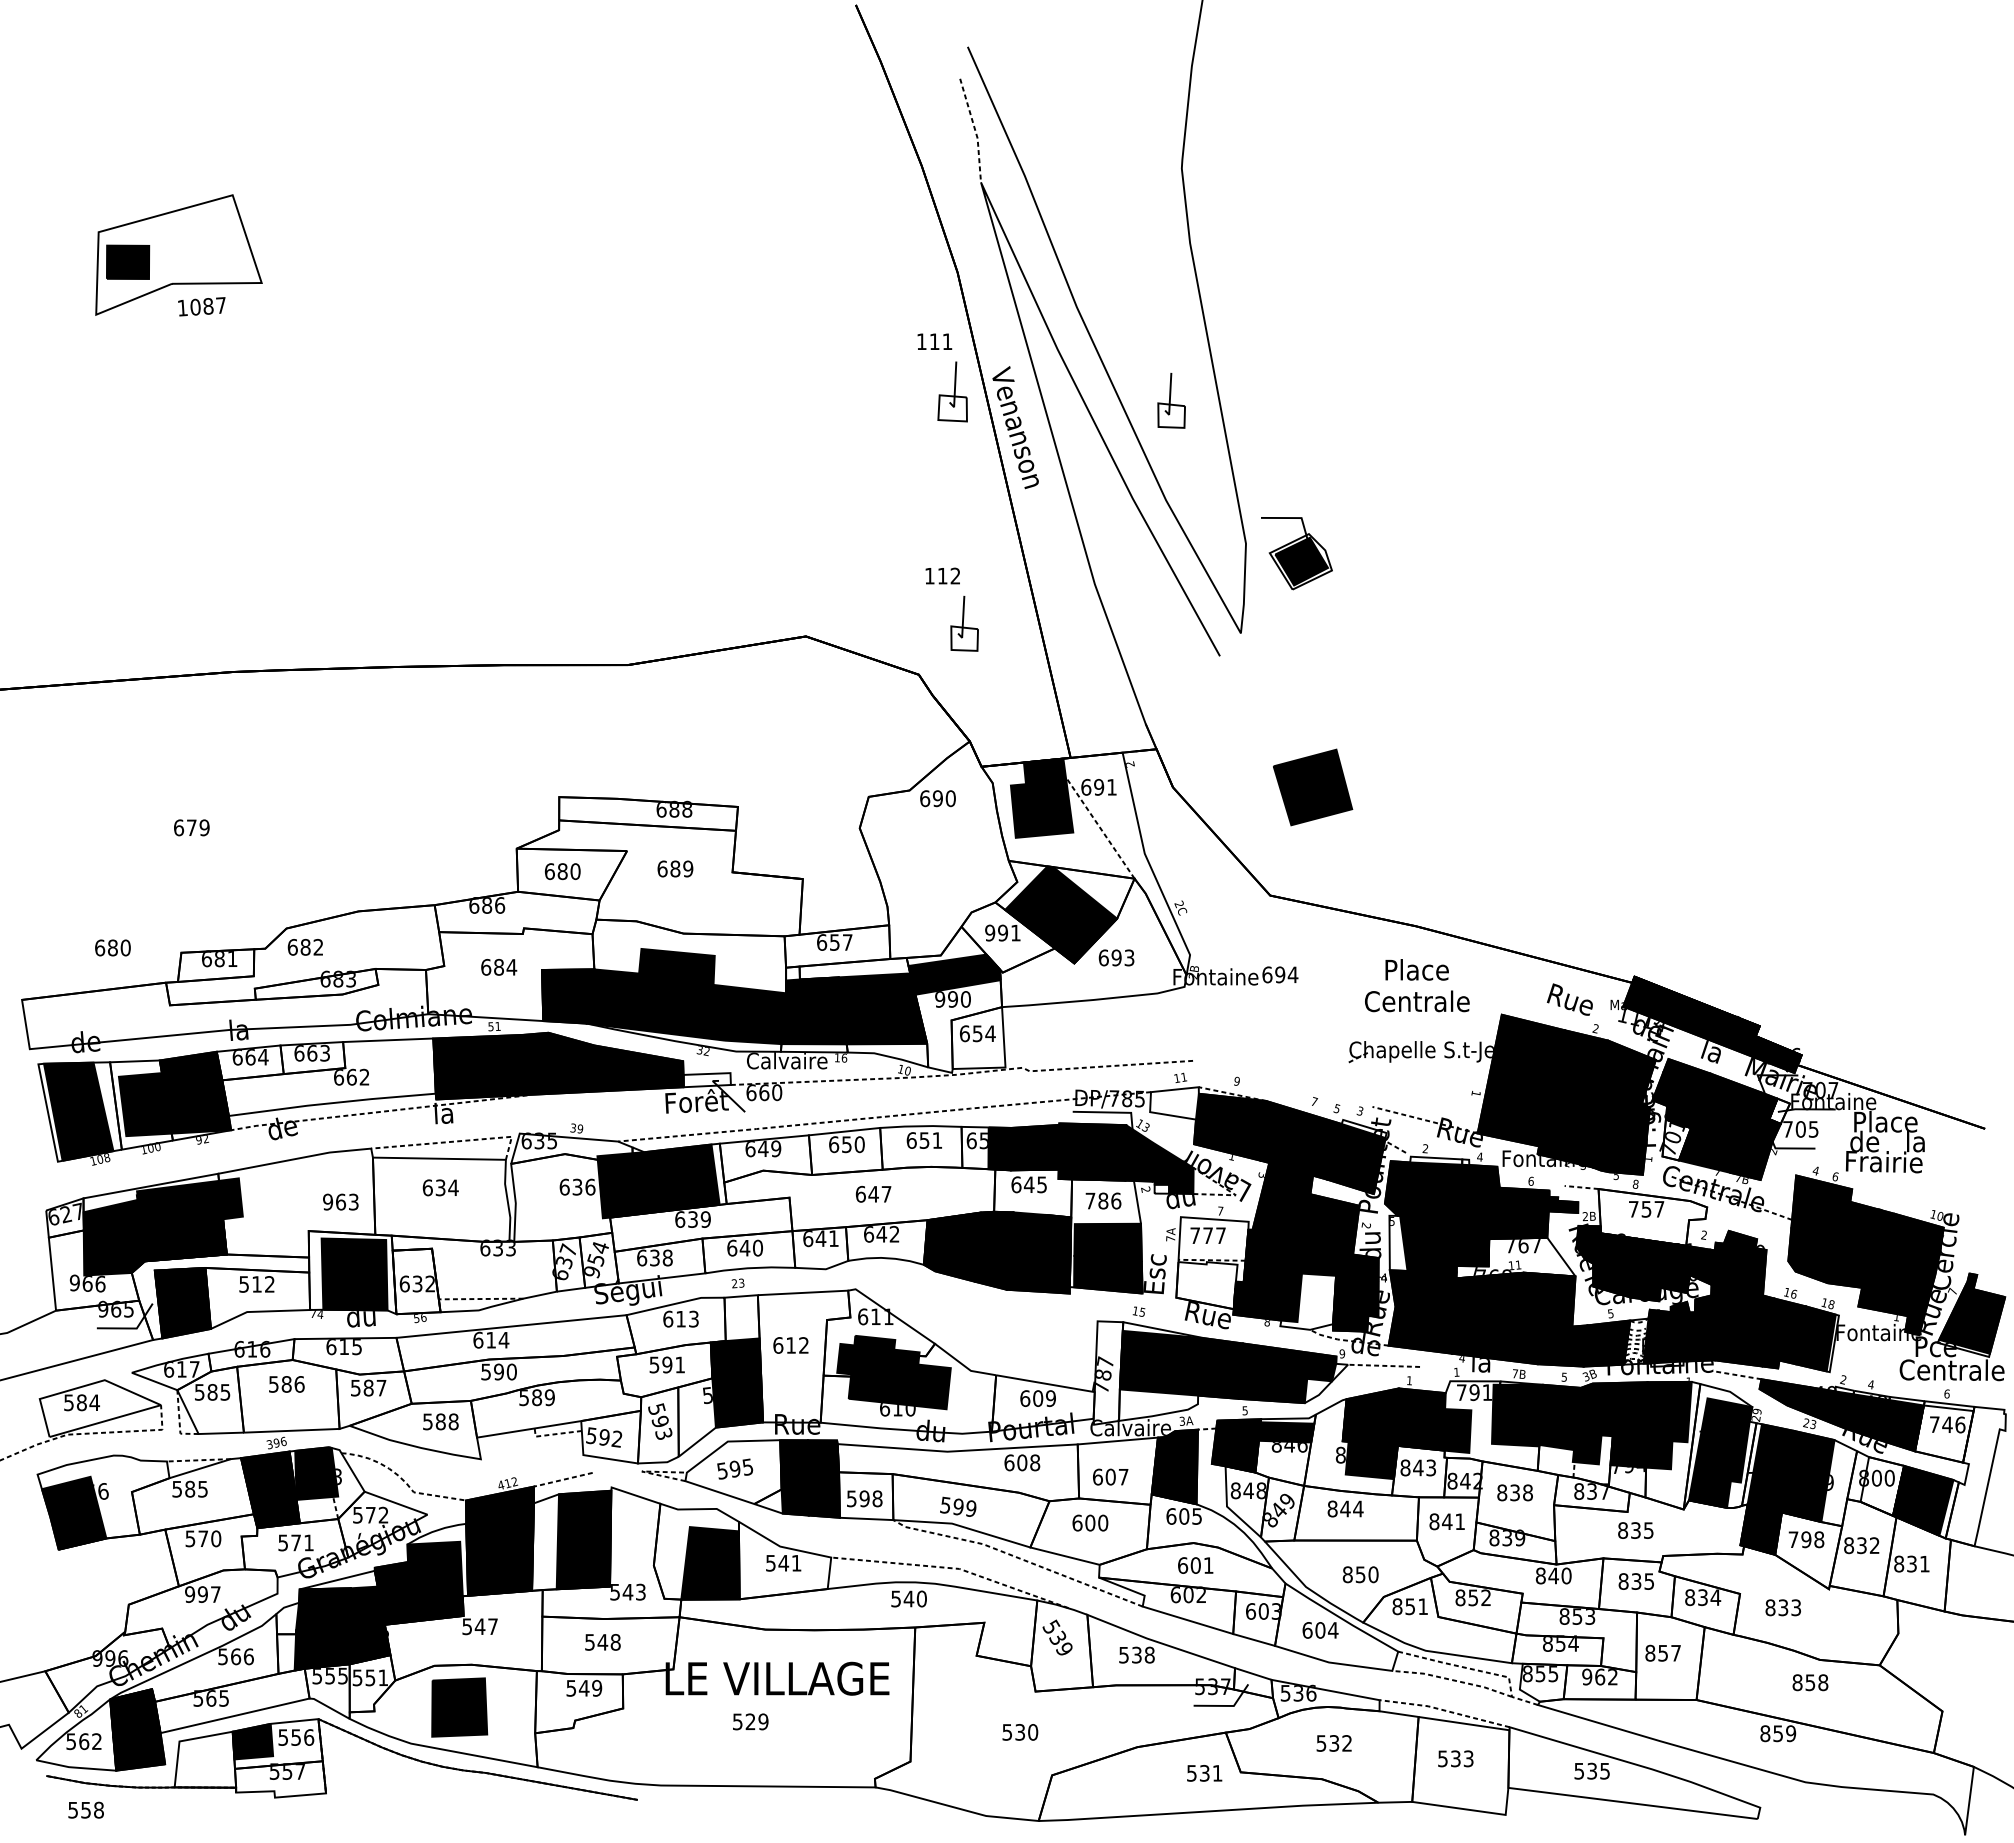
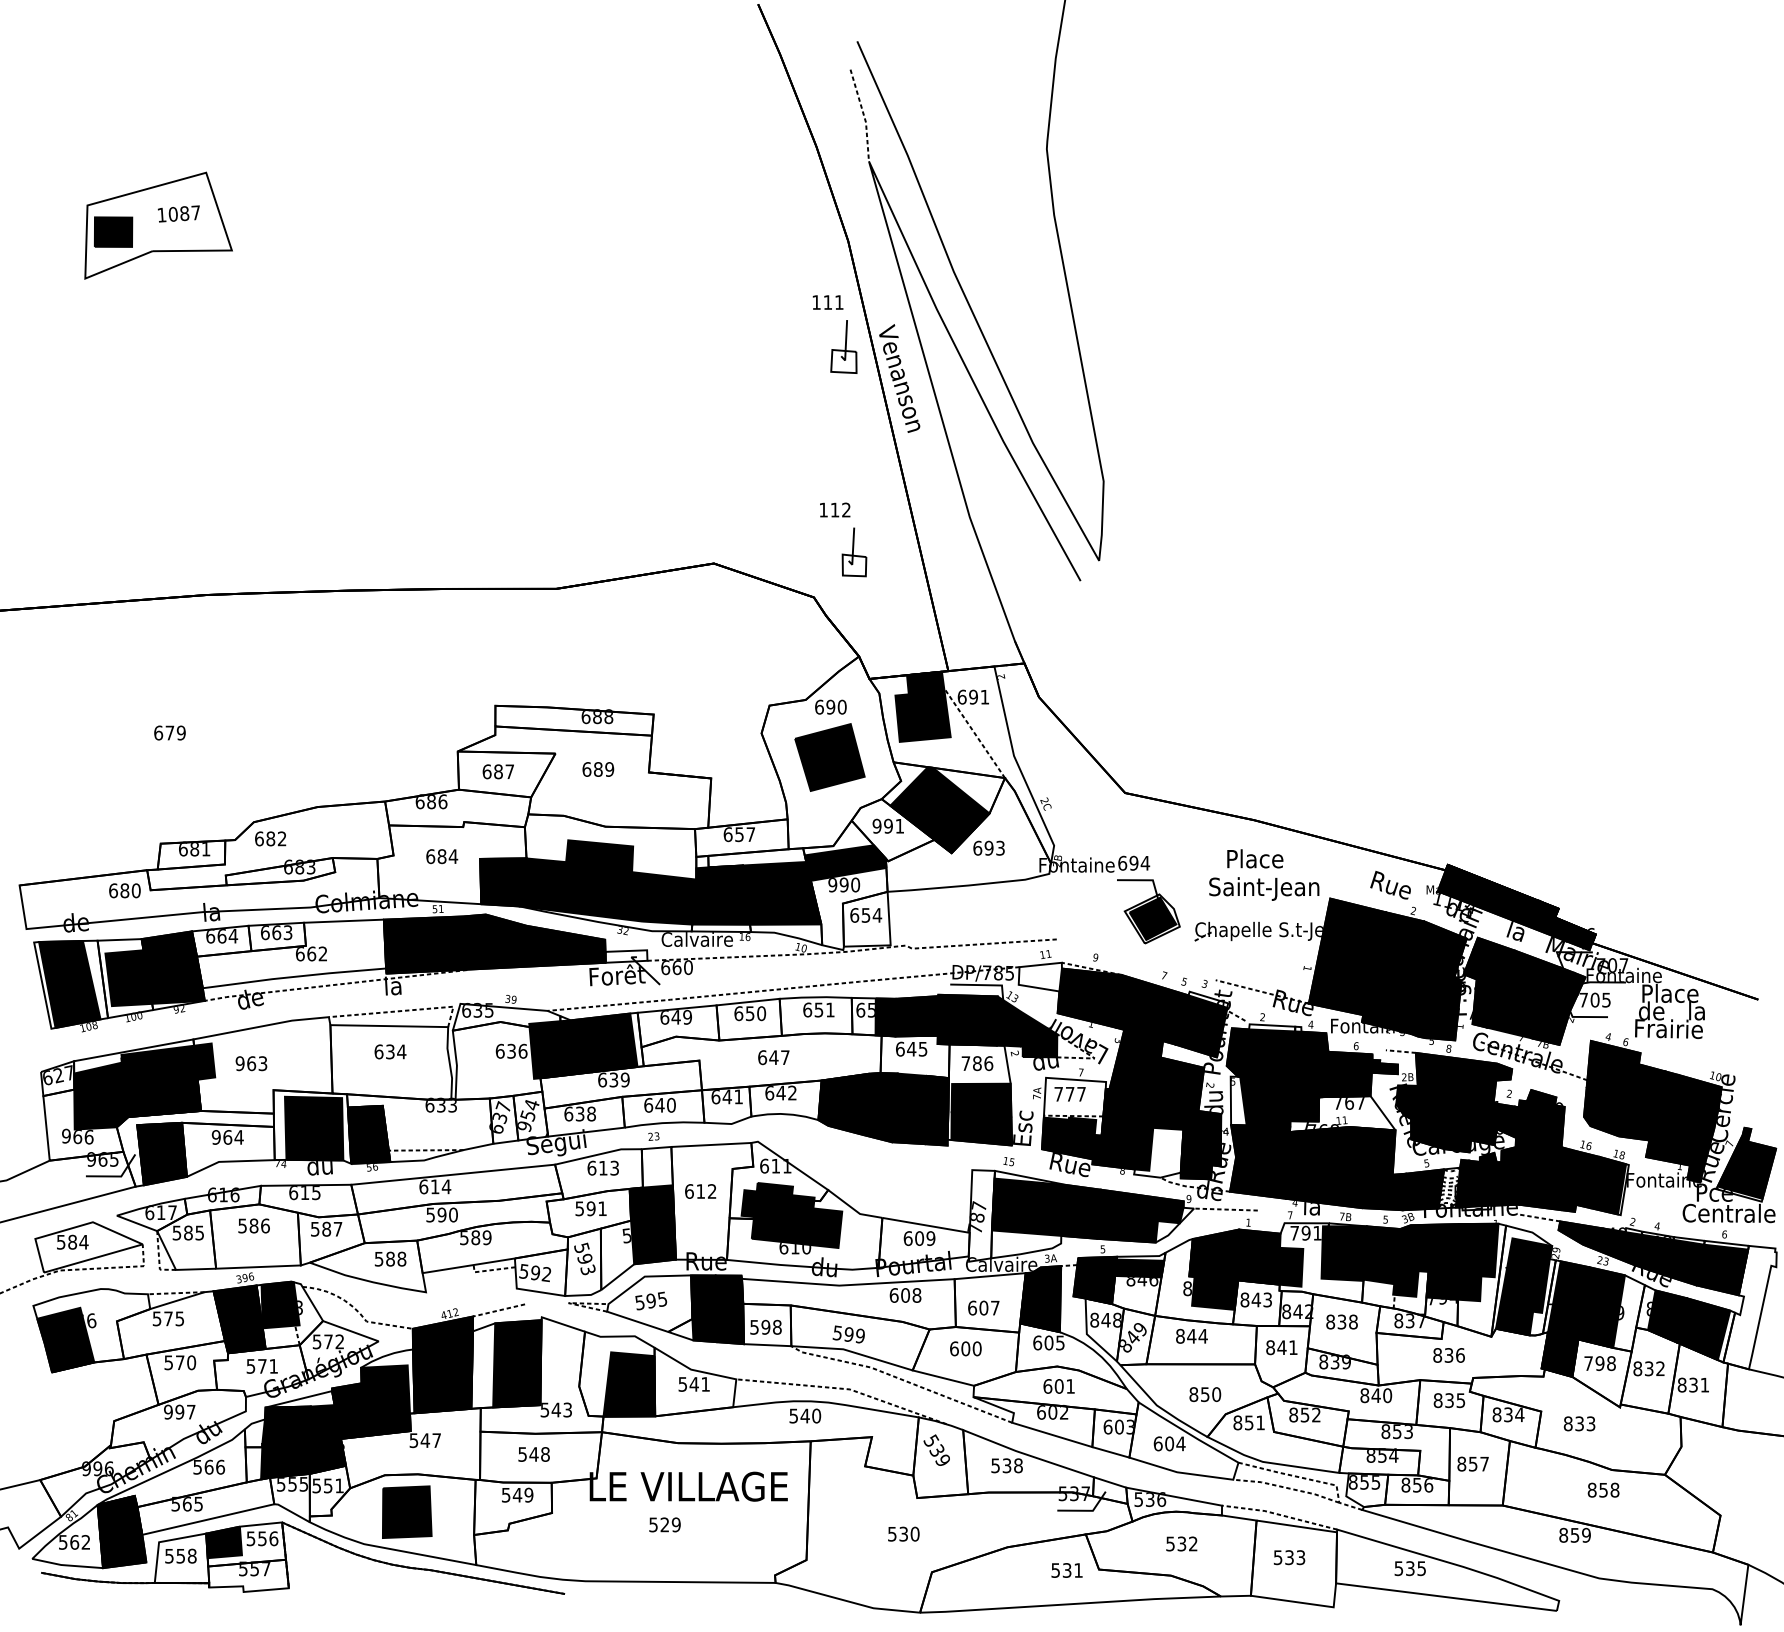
text: (201, 306) -> (178, 213), moved
part: (1171, 400) -> (1037, 354), removed
part: (1296, 553) -> (1148, 911), moved
part: (1313, 787) -> (830, 757), moved
text: (575, 871) -> (509, 771), 680 -> 687
text: (112, 947) -> (124, 890), moved
text: (1427, 1003) -> (1264, 888), Centrale -> Saint-Jean
fill: (1779, 1110) -> (1576, 983), added
fill: (1676, 1139) -> (1484, 1009), added
fill: (1161, 1188) -> (1028, 1052), added
text: (340, 1201) -> (251, 1063), moved
fill: (1652, 1217) -> (1463, 1078), added
fill: (416, 1281) -> (368, 1134), added
text: (257, 1284) -> (228, 1137), 512 -> 964
fill: (1206, 1285) -> (1068, 1138), added
text: (1456, 1371) -> (1290, 1214), 1 -> 7
fill: (1943, 1433) -> (1721, 1269), added
fill: (1882, 1486) -> (1667, 1316), added
text: (190, 1488) -> (168, 1318), 585 -> 575
text: (1648, 1530) -> (1460, 1355), 835 -> 836
text: (1600, 1676) -> (1417, 1484), 962 -> 856
text: (85, 1809) -> (180, 1555), moved

